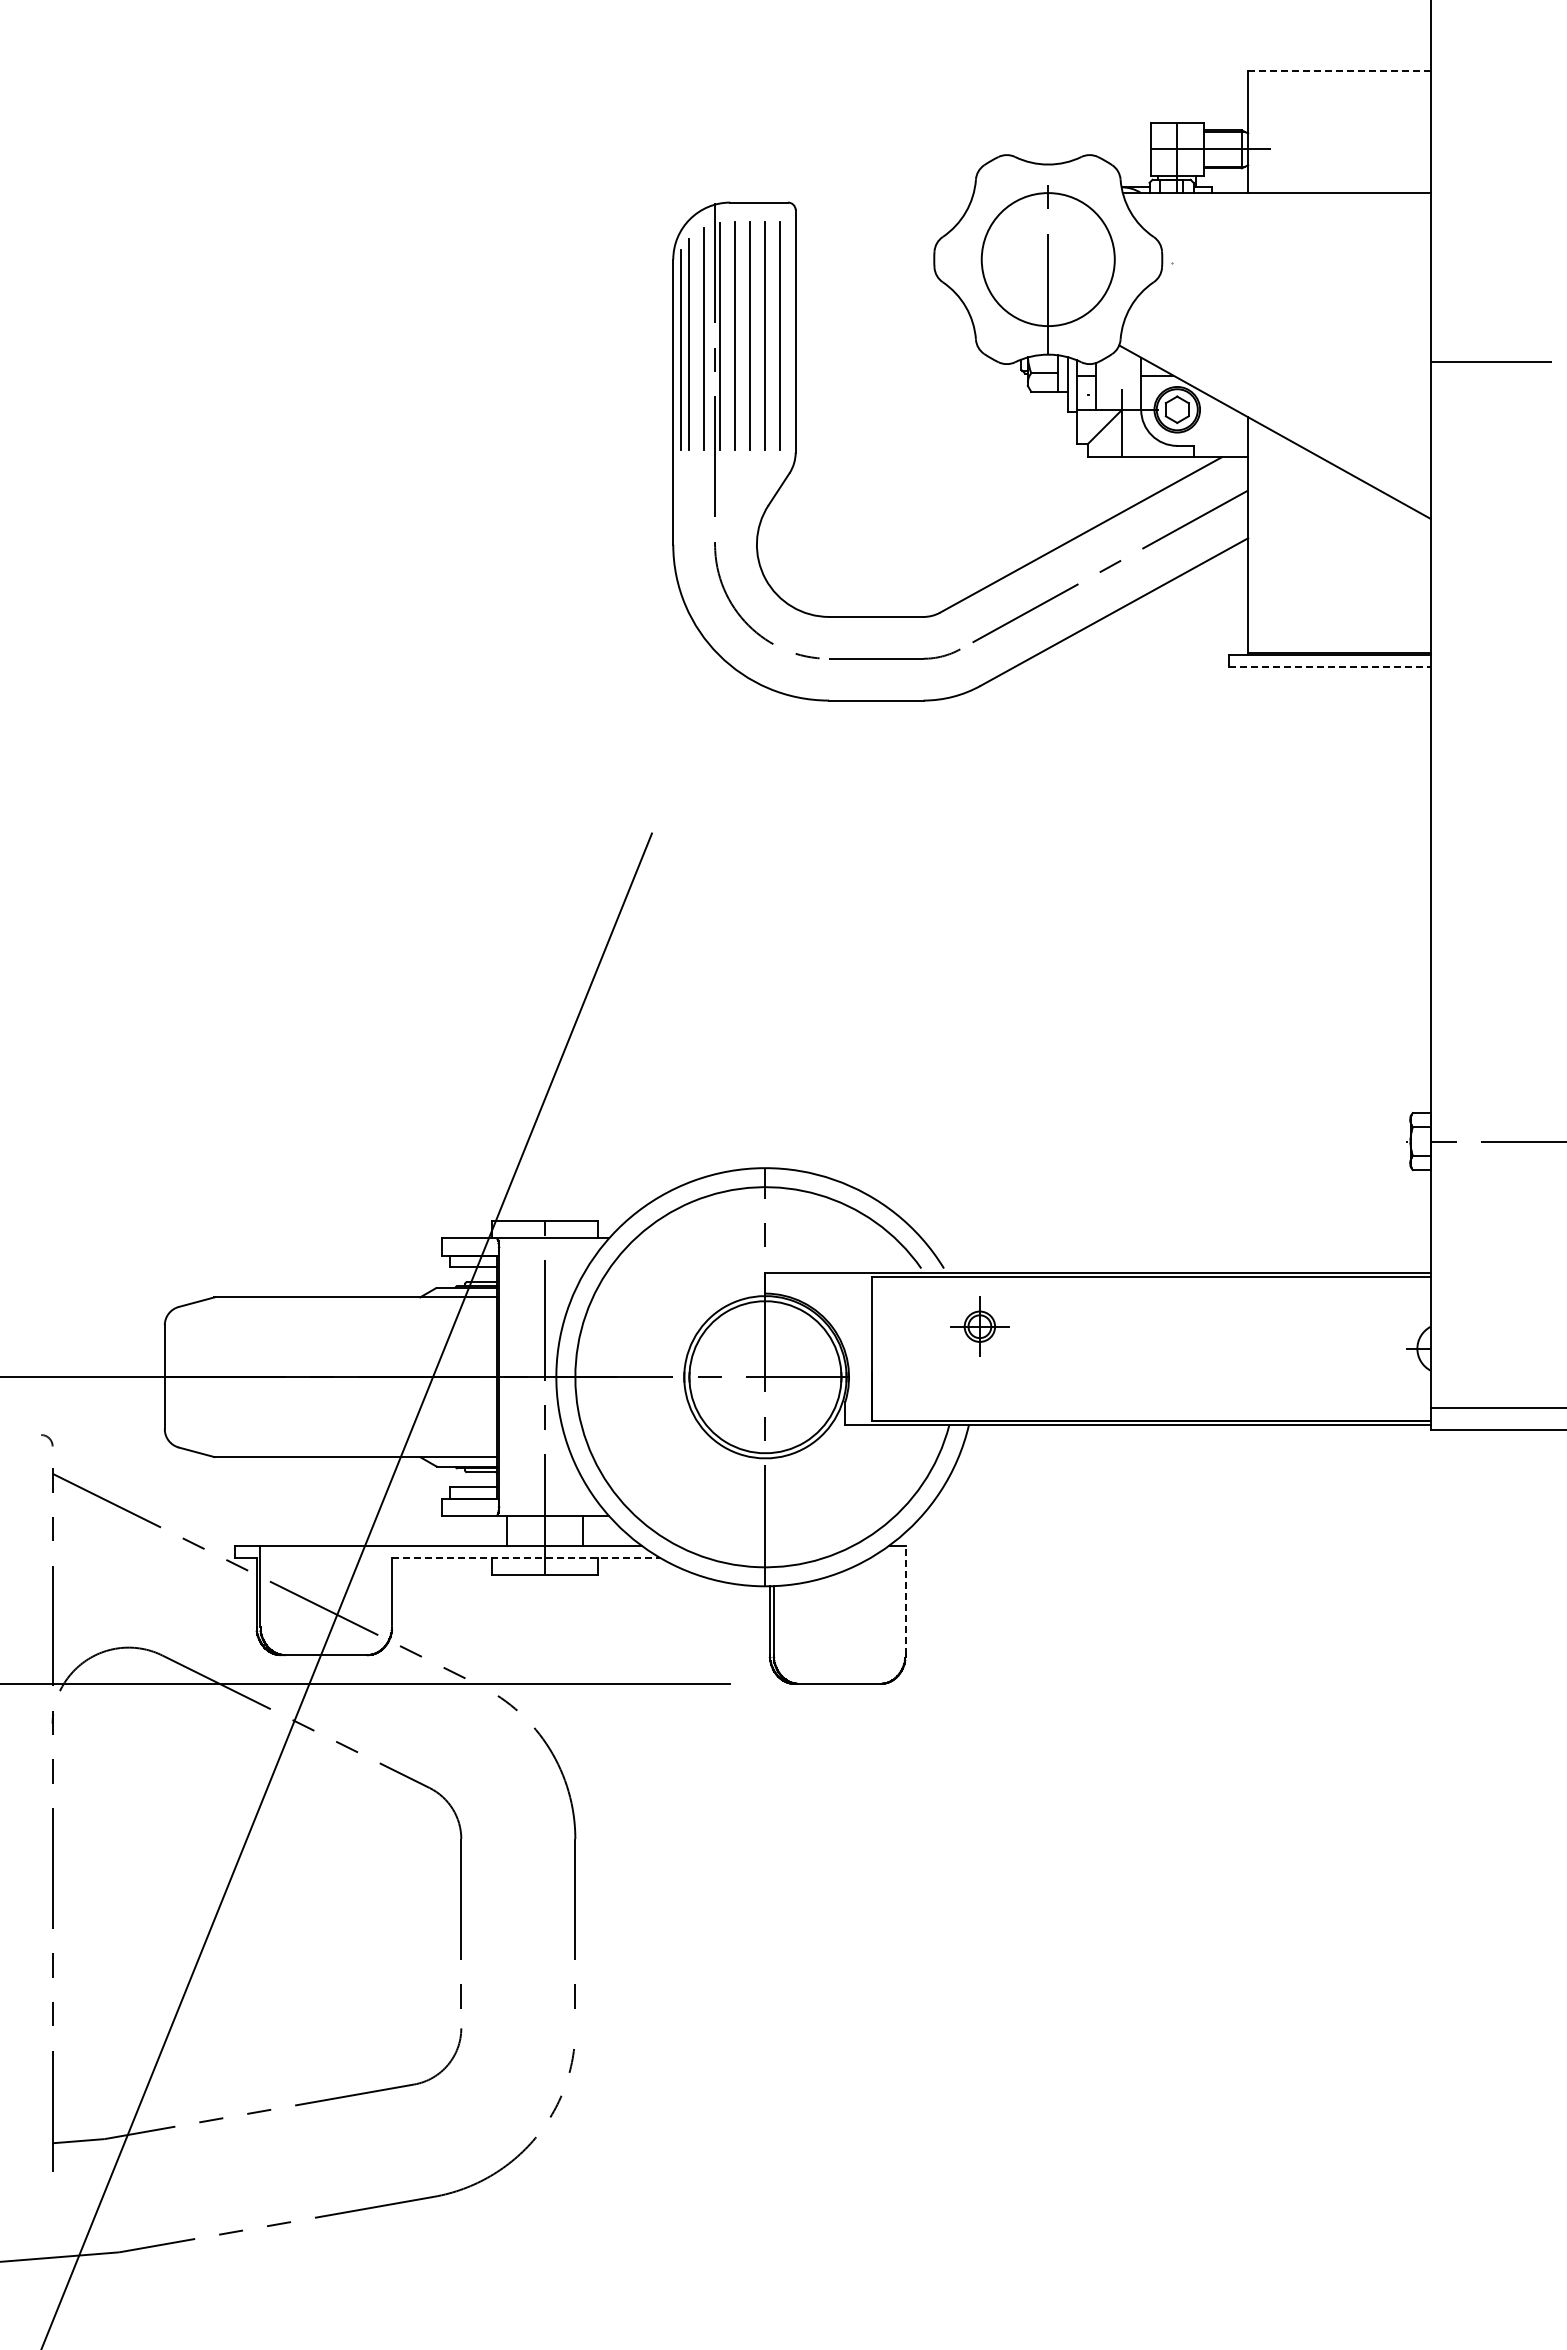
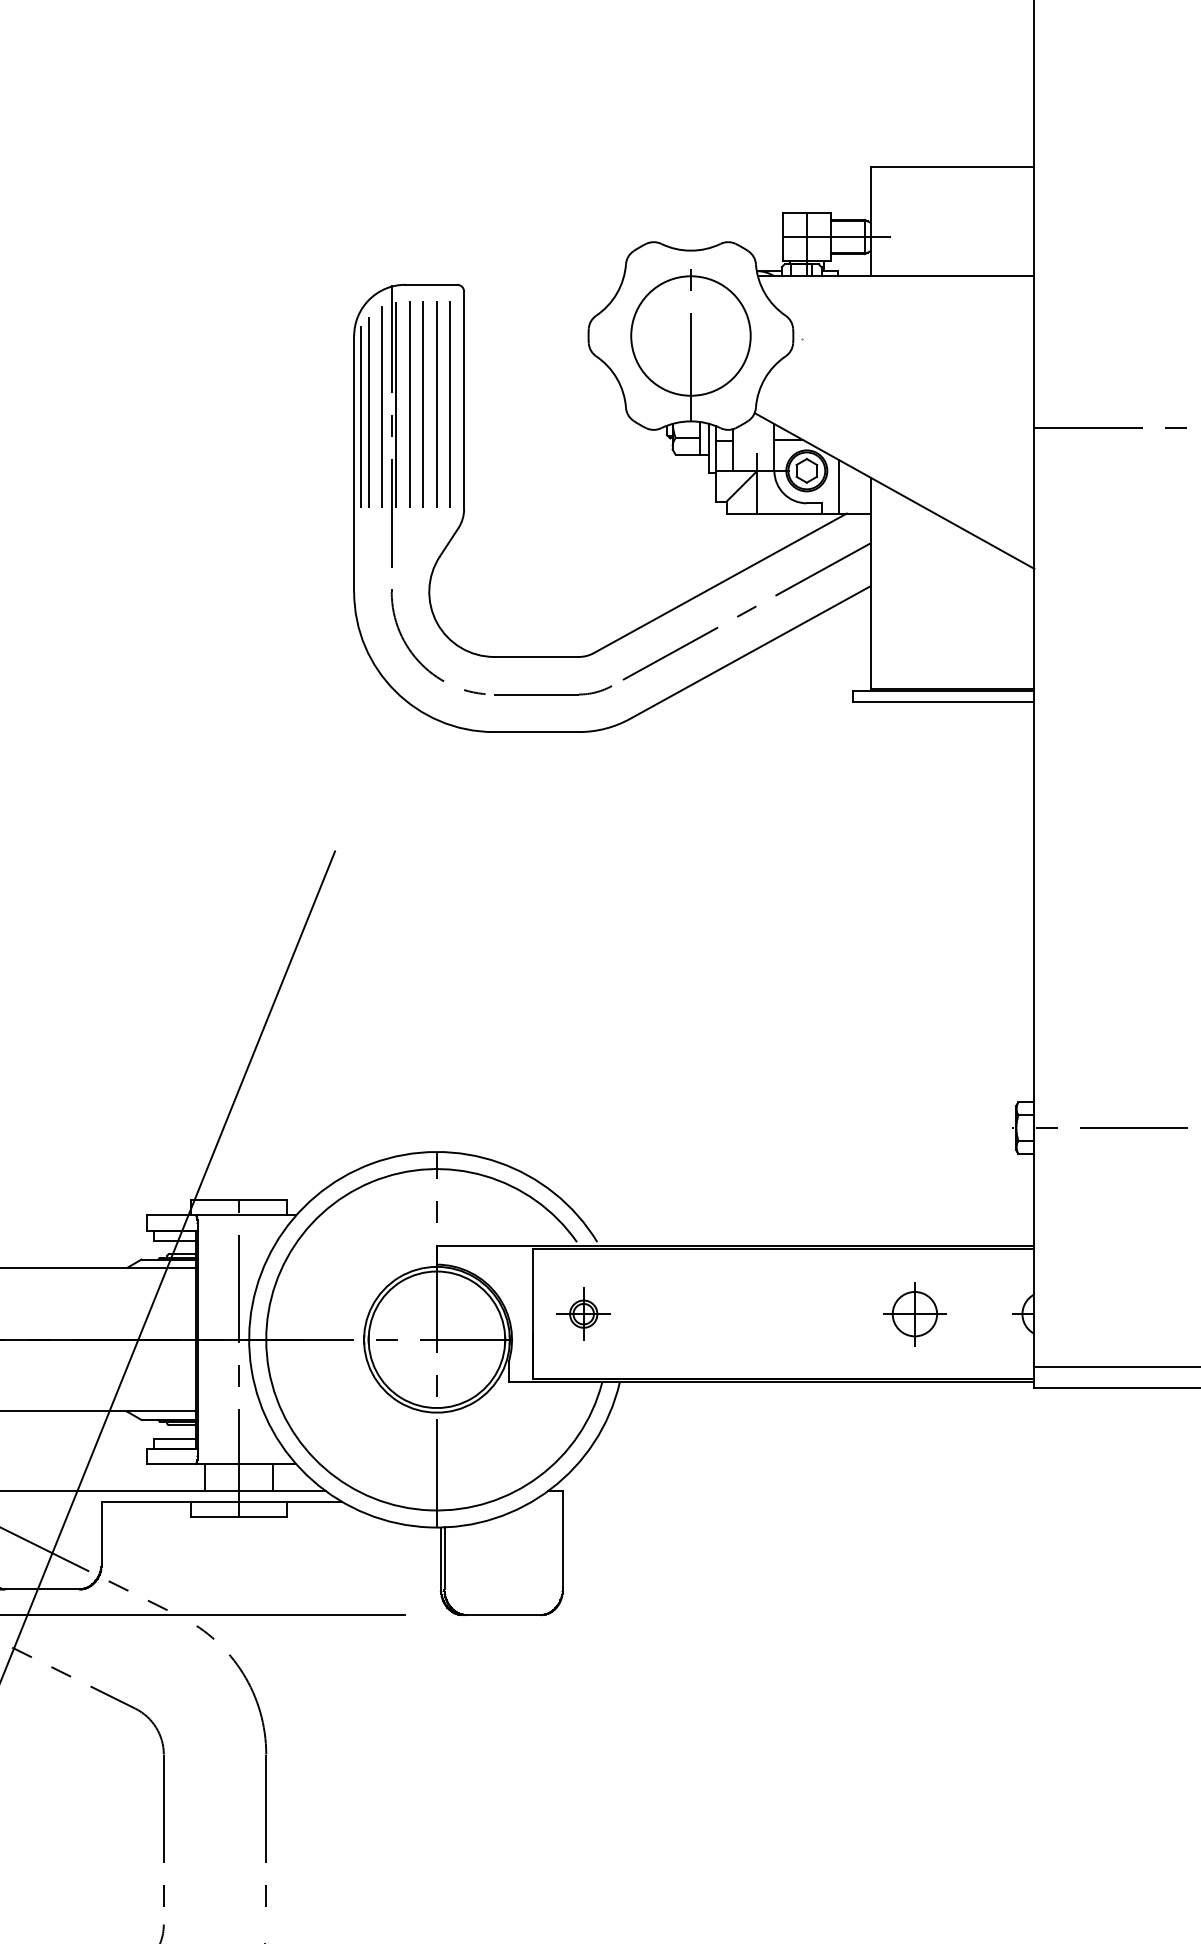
line: (1338, 71) -> (951, 167), dashed -> solid
line: (1213, 427) -> (839, 486), added
line: (1329, 667) -> (943, 702), dashed -> solid
part: (979, 1326) -> (583, 1313), moved
part: (1297, 1348) -> (914, 1313), added
line: (526, 1557) -> (222, 1501), dashed -> solid
line: (905, 1600) -> (562, 1540), dashed -> solid

